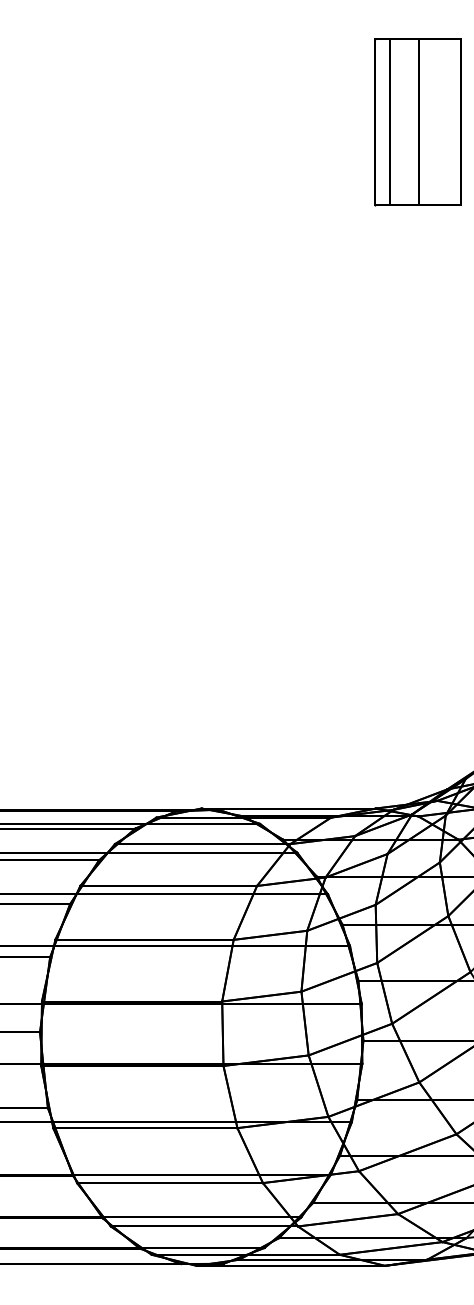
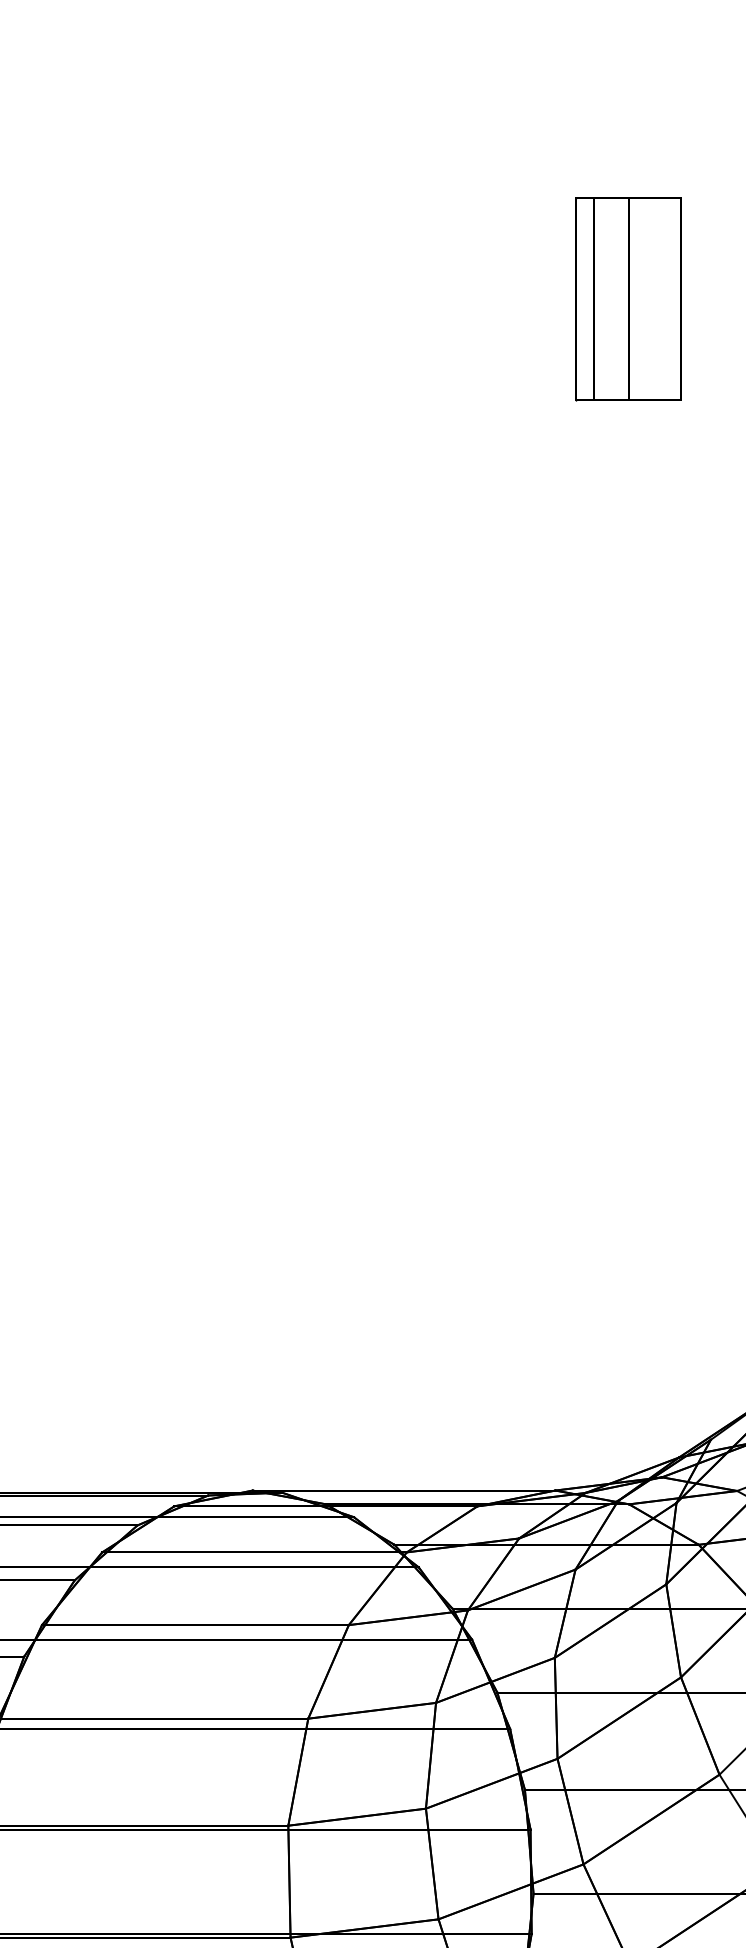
part: (417, 122) -> (627, 299), size x0.7

